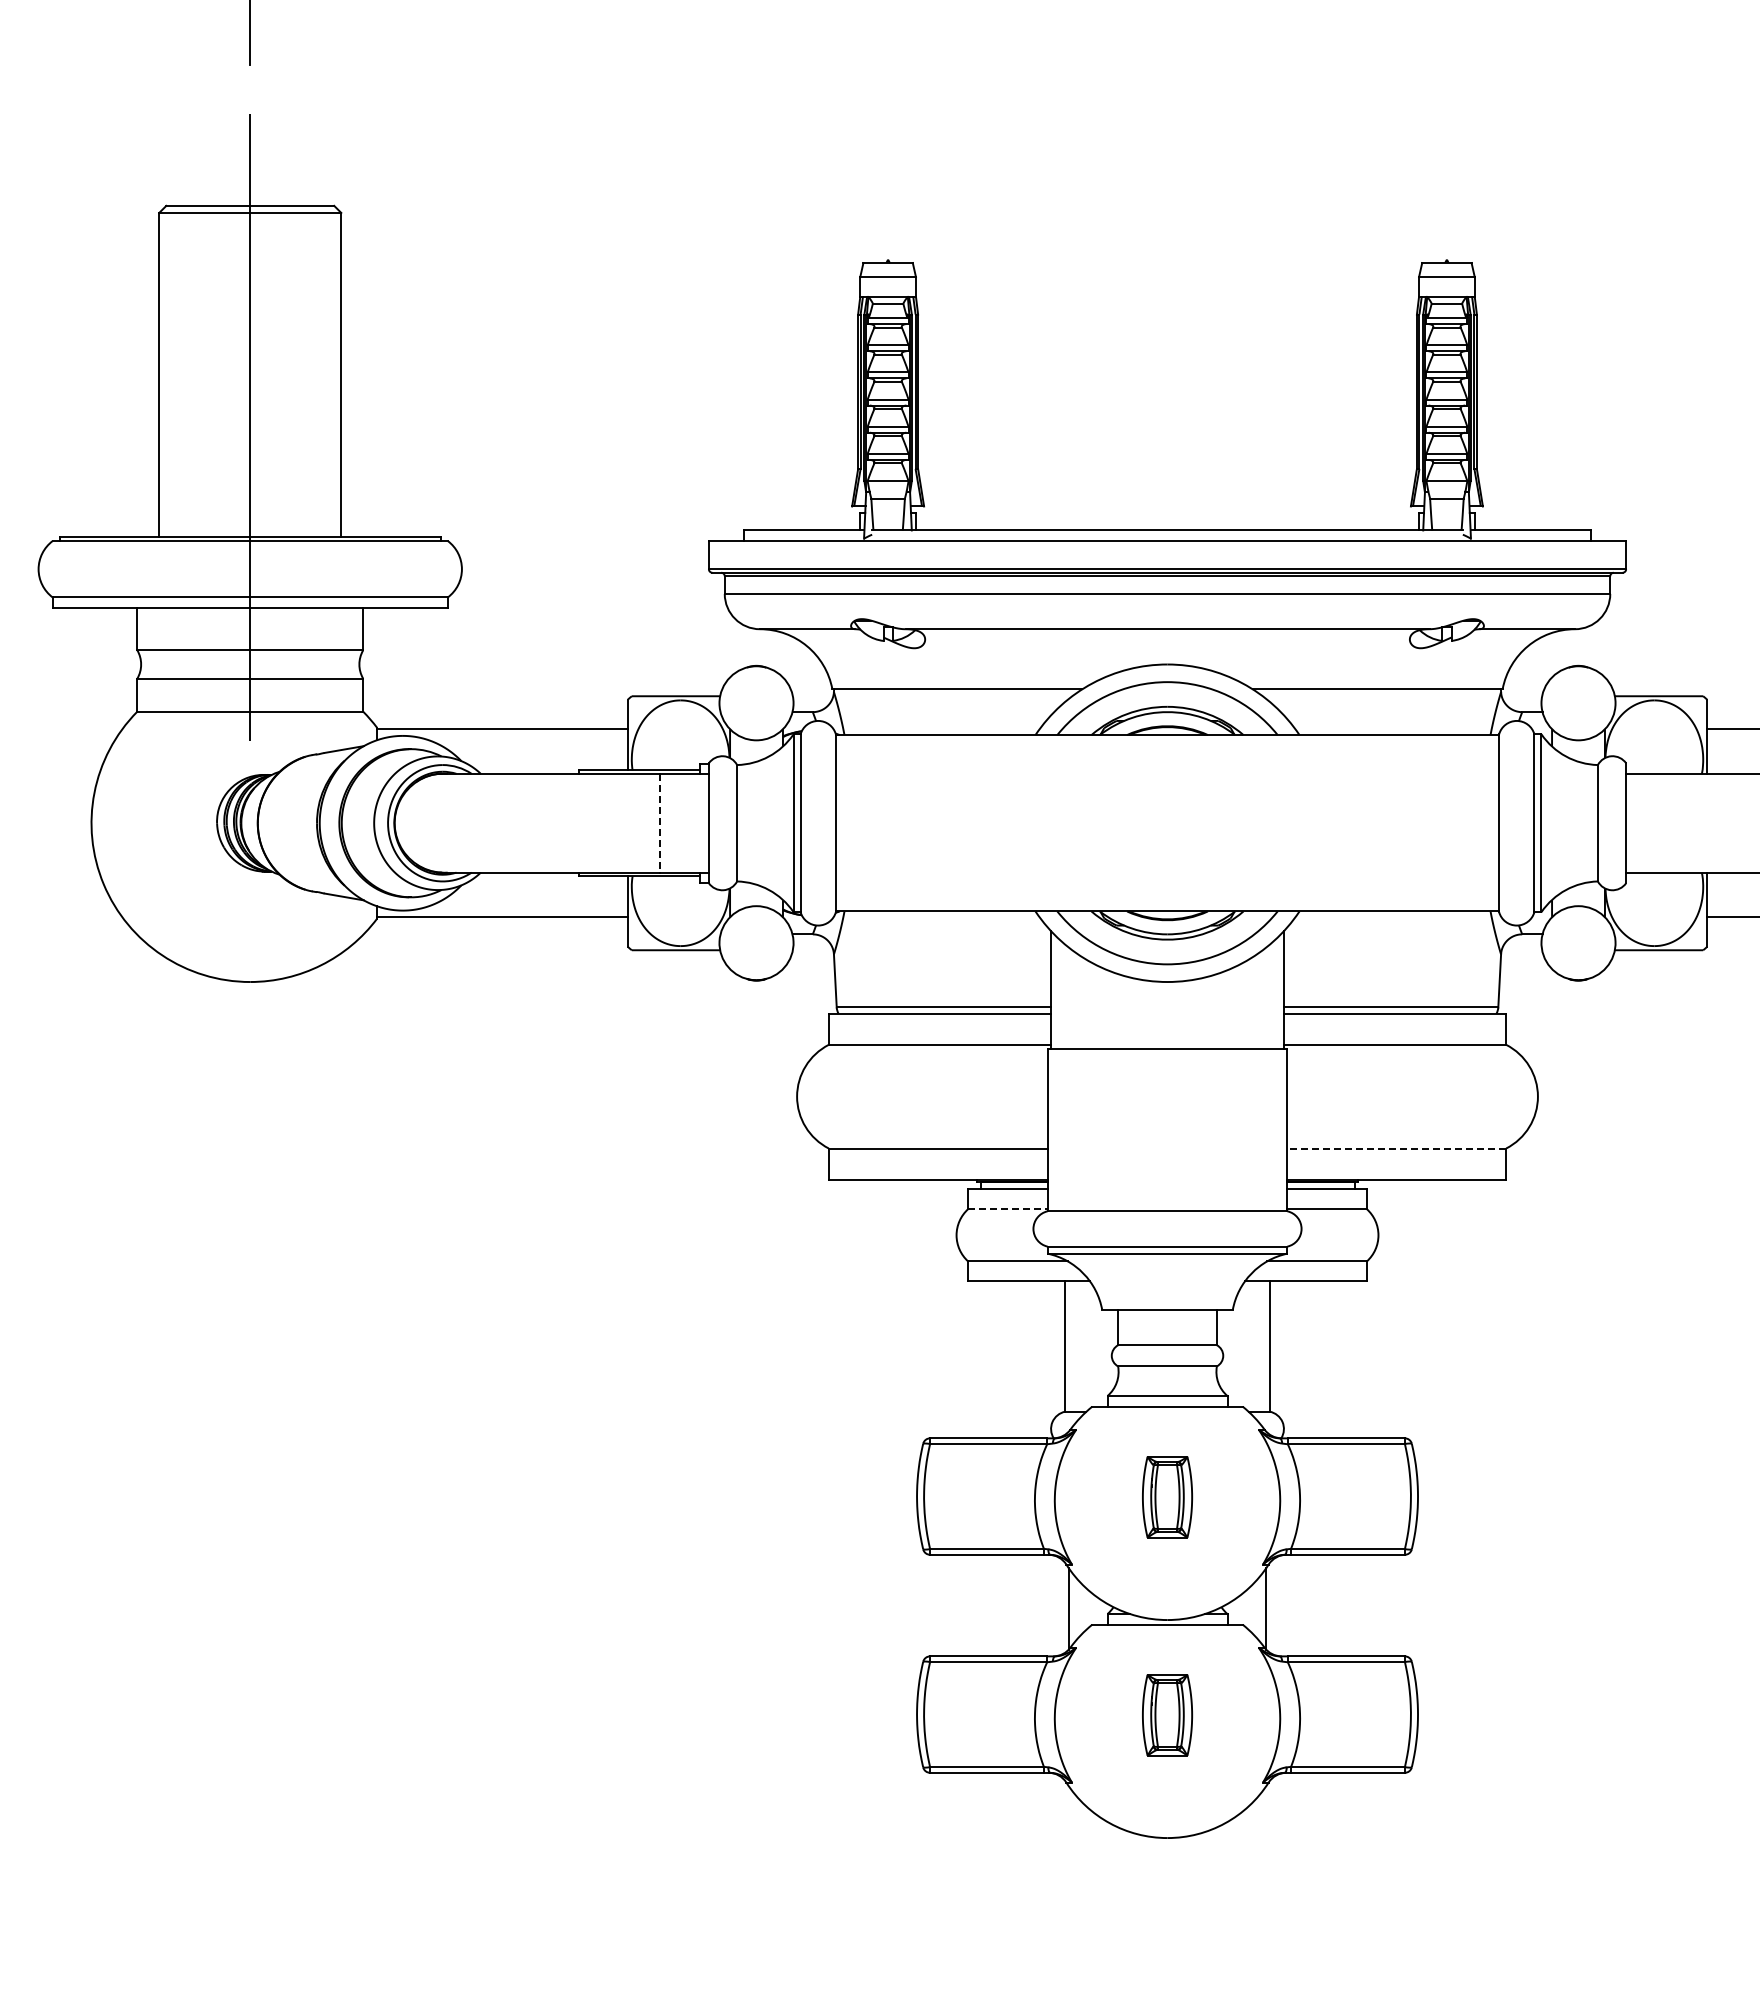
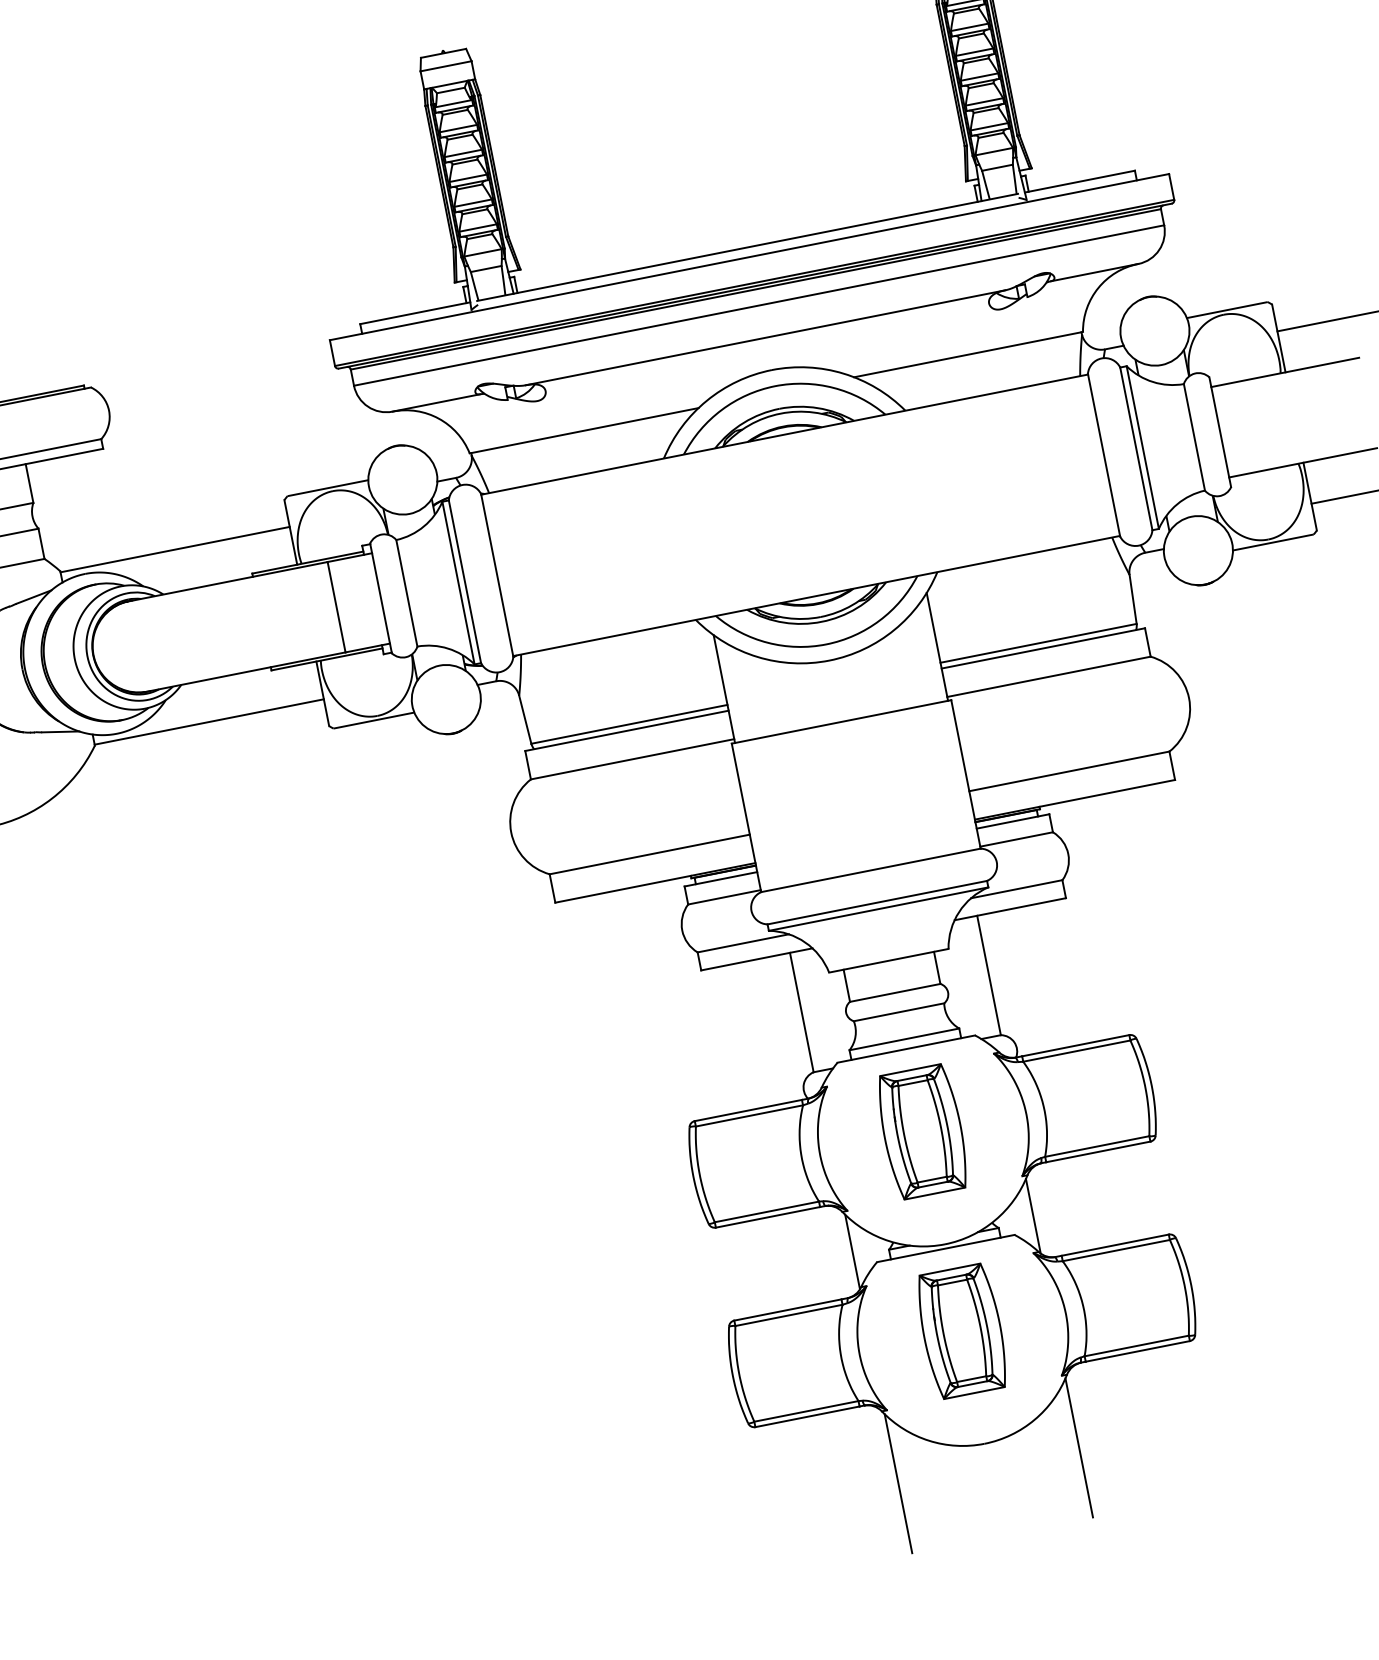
line: (660, 823) -> (336, 607), dashed -> solid
line: (1396, 1148) -> (1069, 771), dashed -> solid
line: (1007, 1209) -> (724, 897), dashed -> solid
part: (1167, 1497) -> (922, 1132), size x1.67
part: (1167, 1715) -> (962, 1331), size x1.67
line: (1068, 1862) -> (898, 1484), added
line: (1266, 1862) -> (1079, 1448), added

